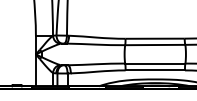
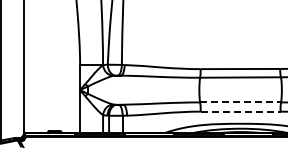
line: (155, 63) -> (241, 102), solid -> dashed
line: (155, 70) -> (240, 111), solid -> dashed

